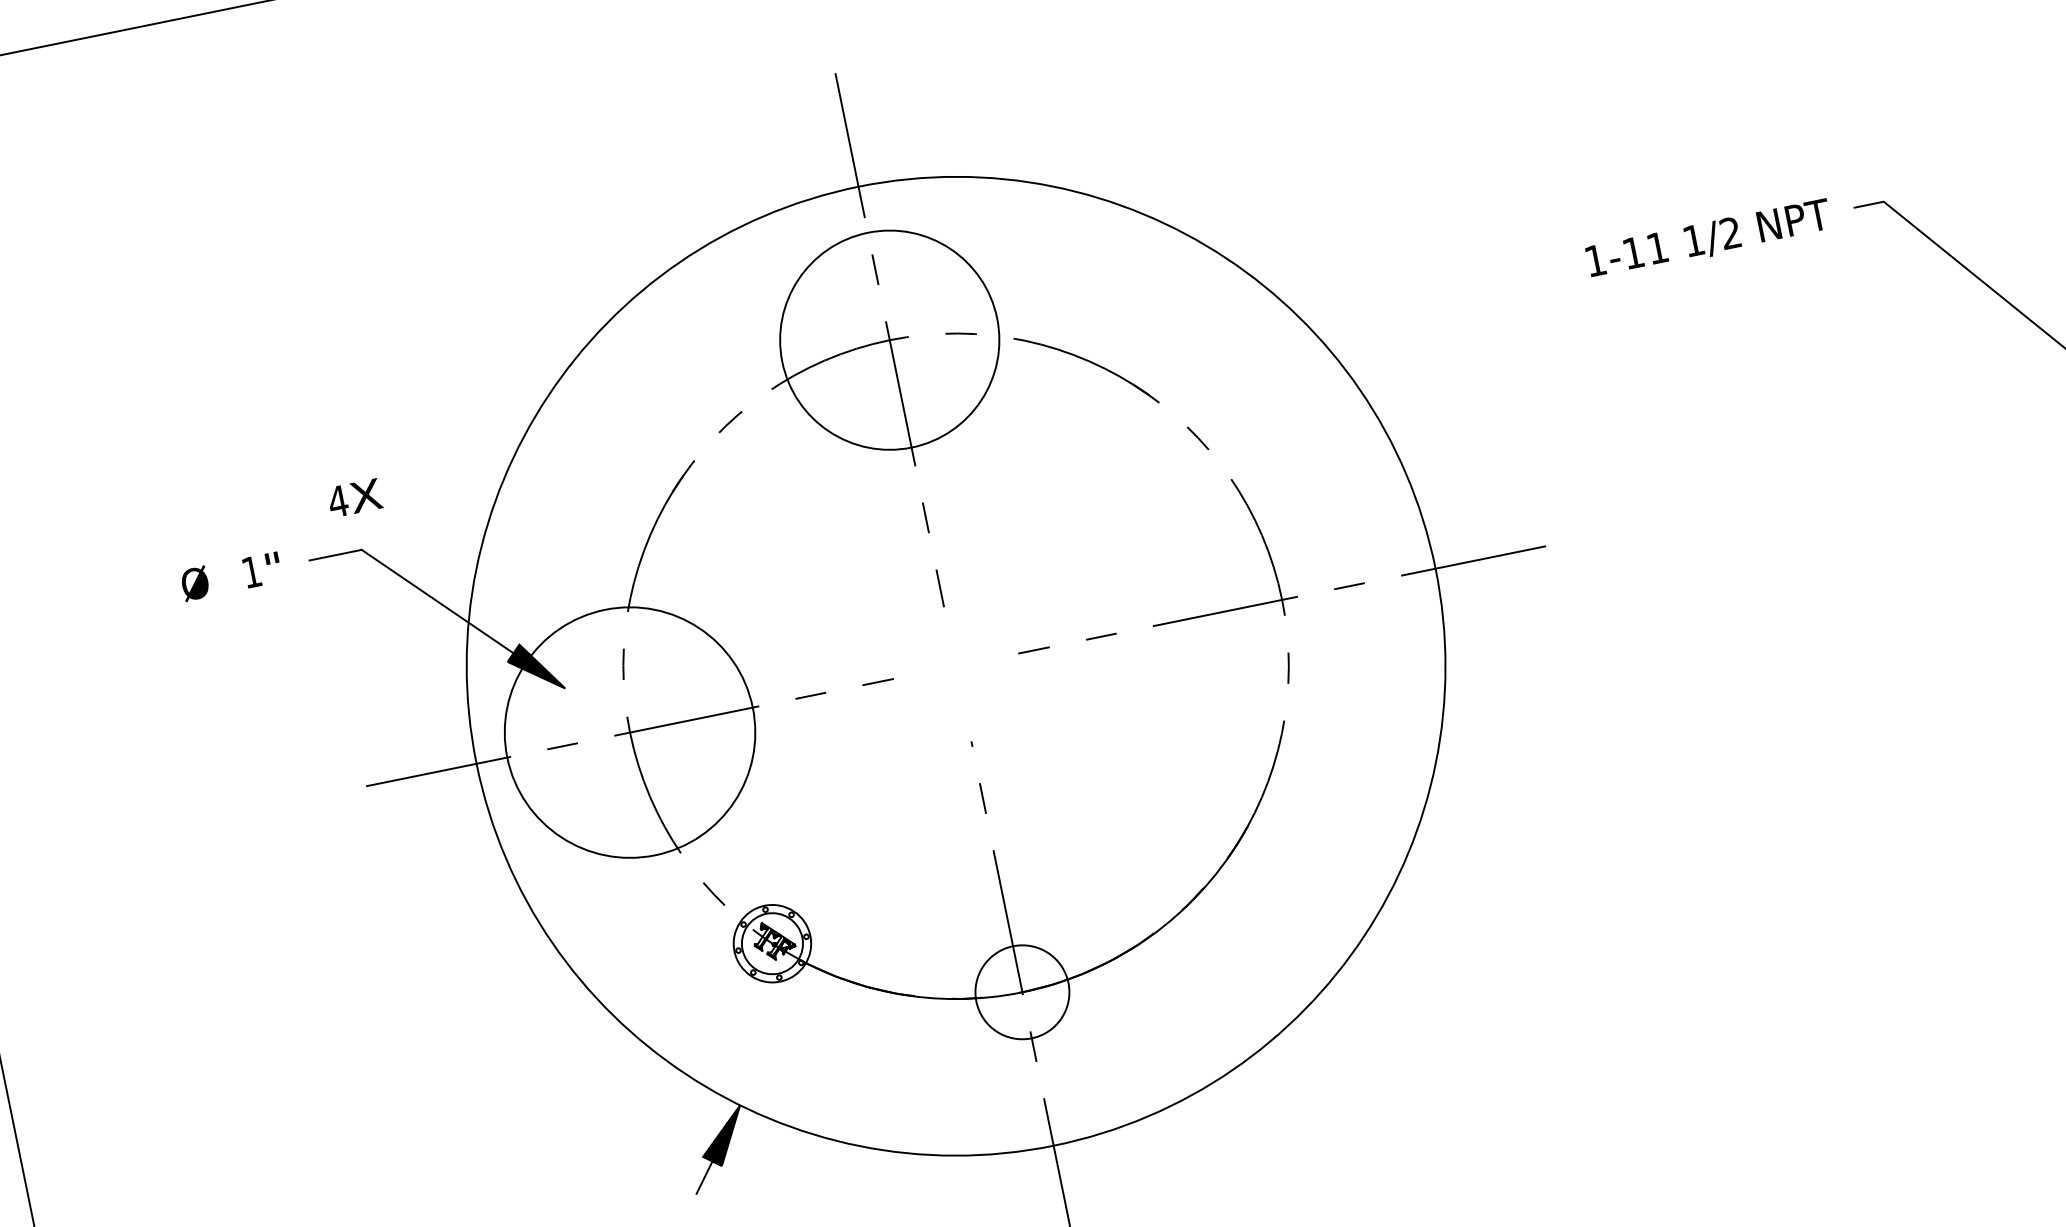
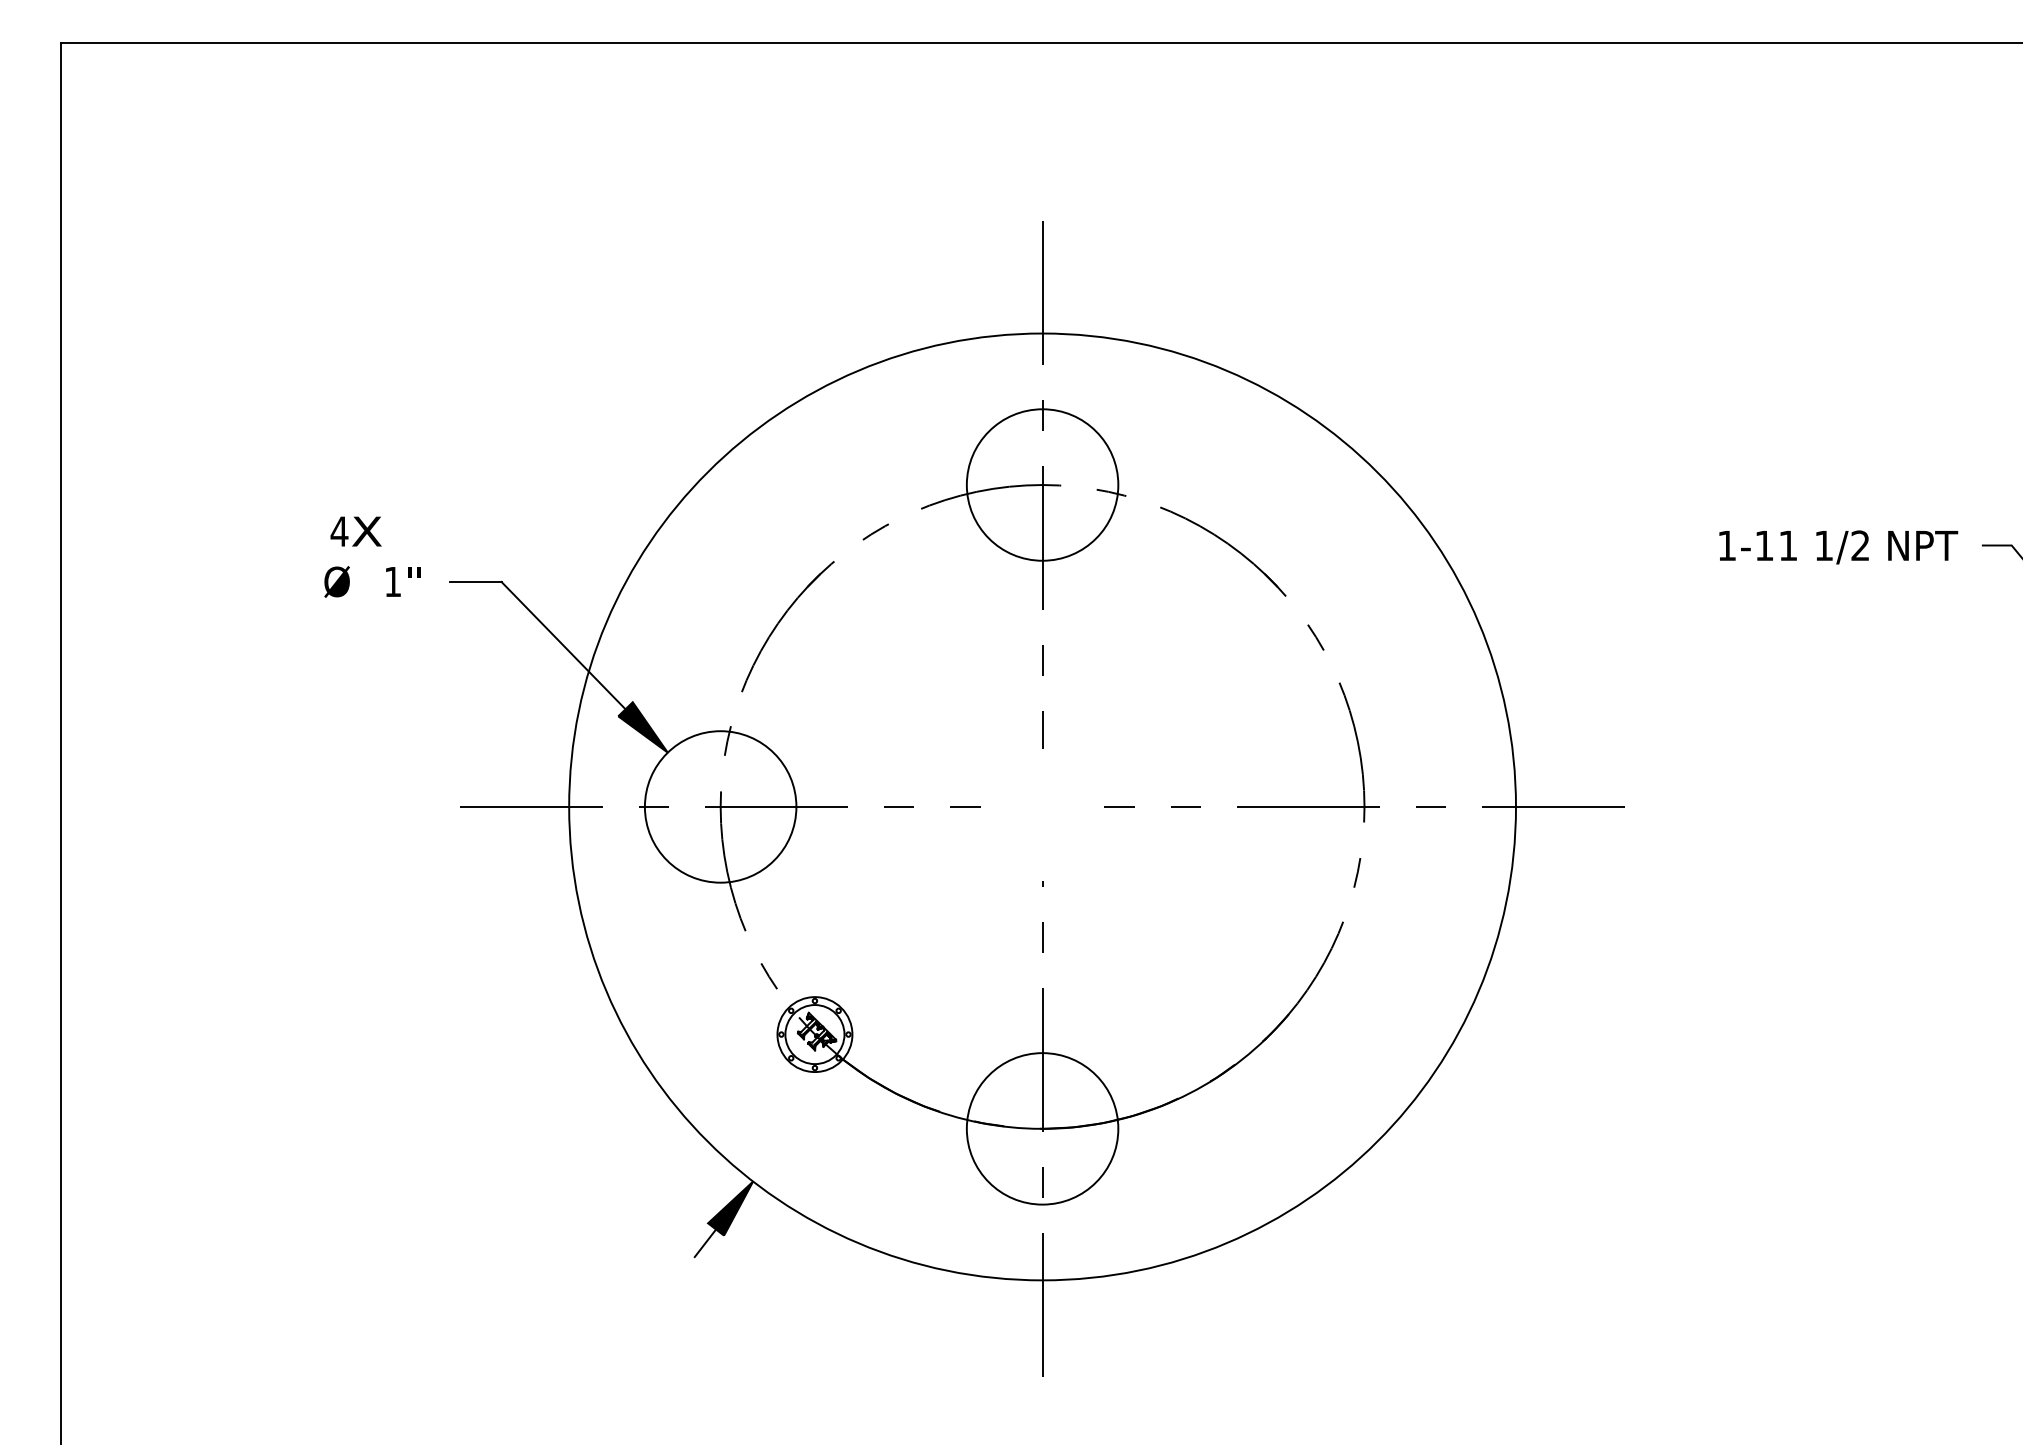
circle: (889, 339) -> (1042, 484), size x0.71
text: (354, 498) -> (355, 531), moved
circle: (629, 732) -> (720, 806), size x0.62
circle: (1022, 991) -> (1042, 1128), size x1.67

